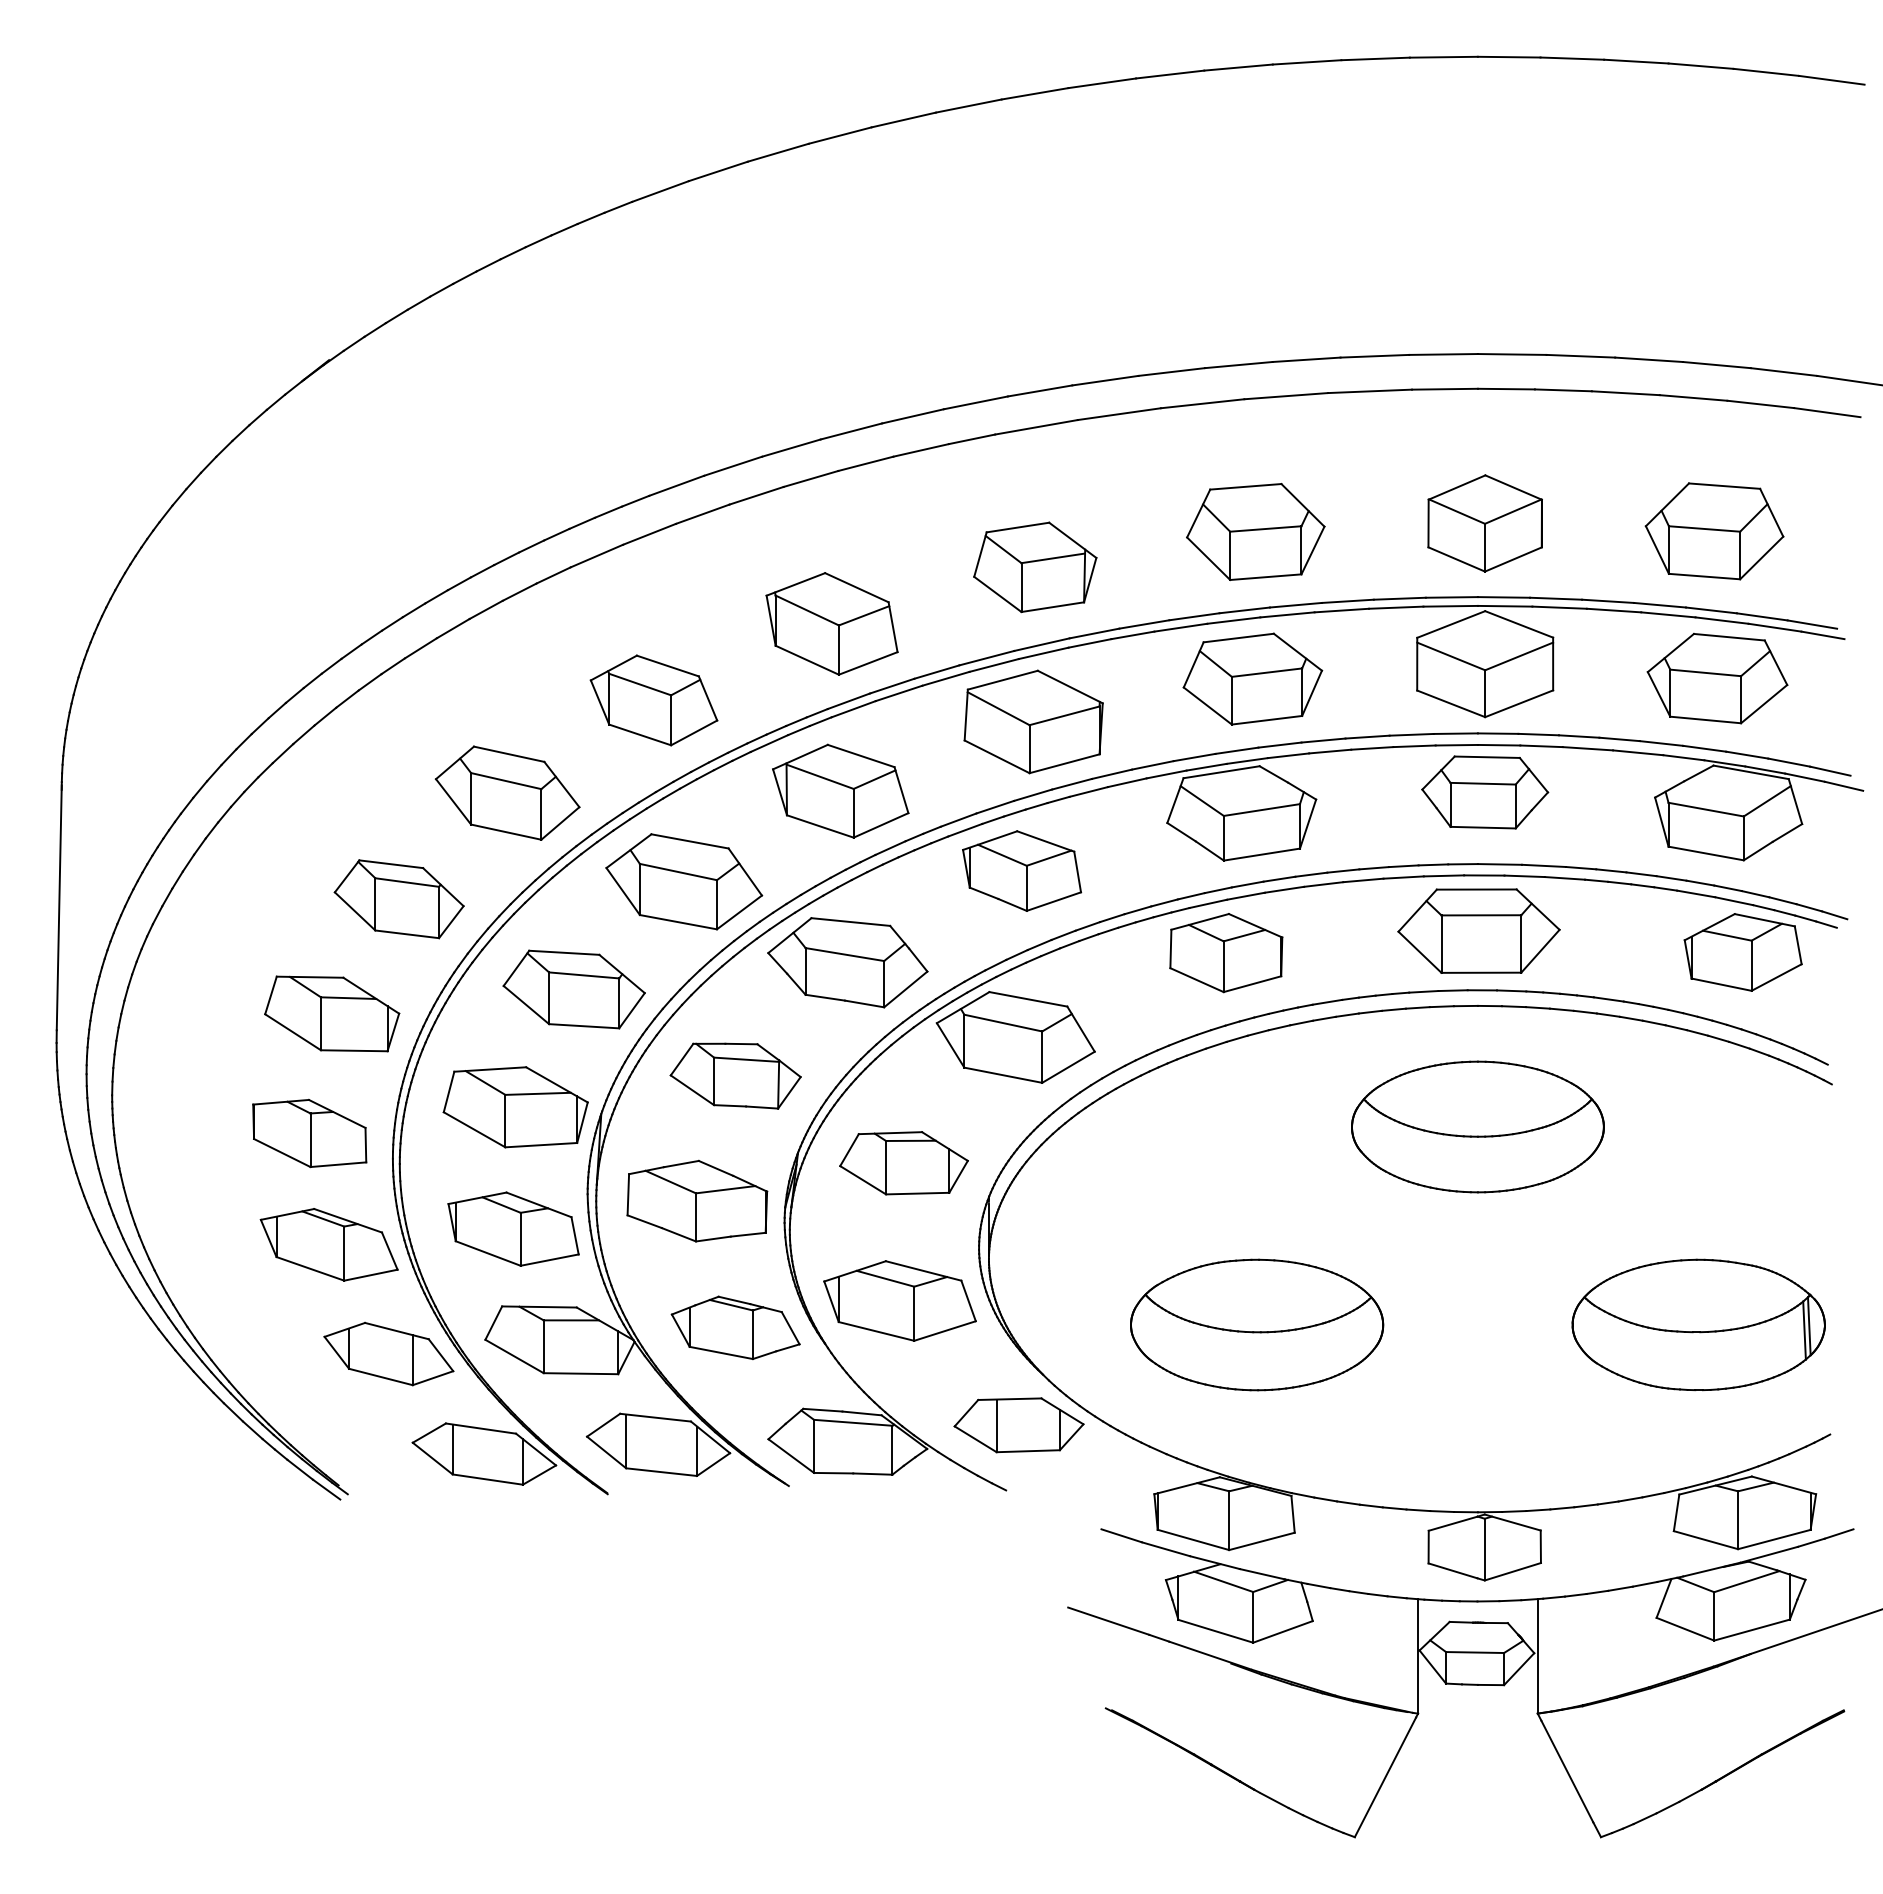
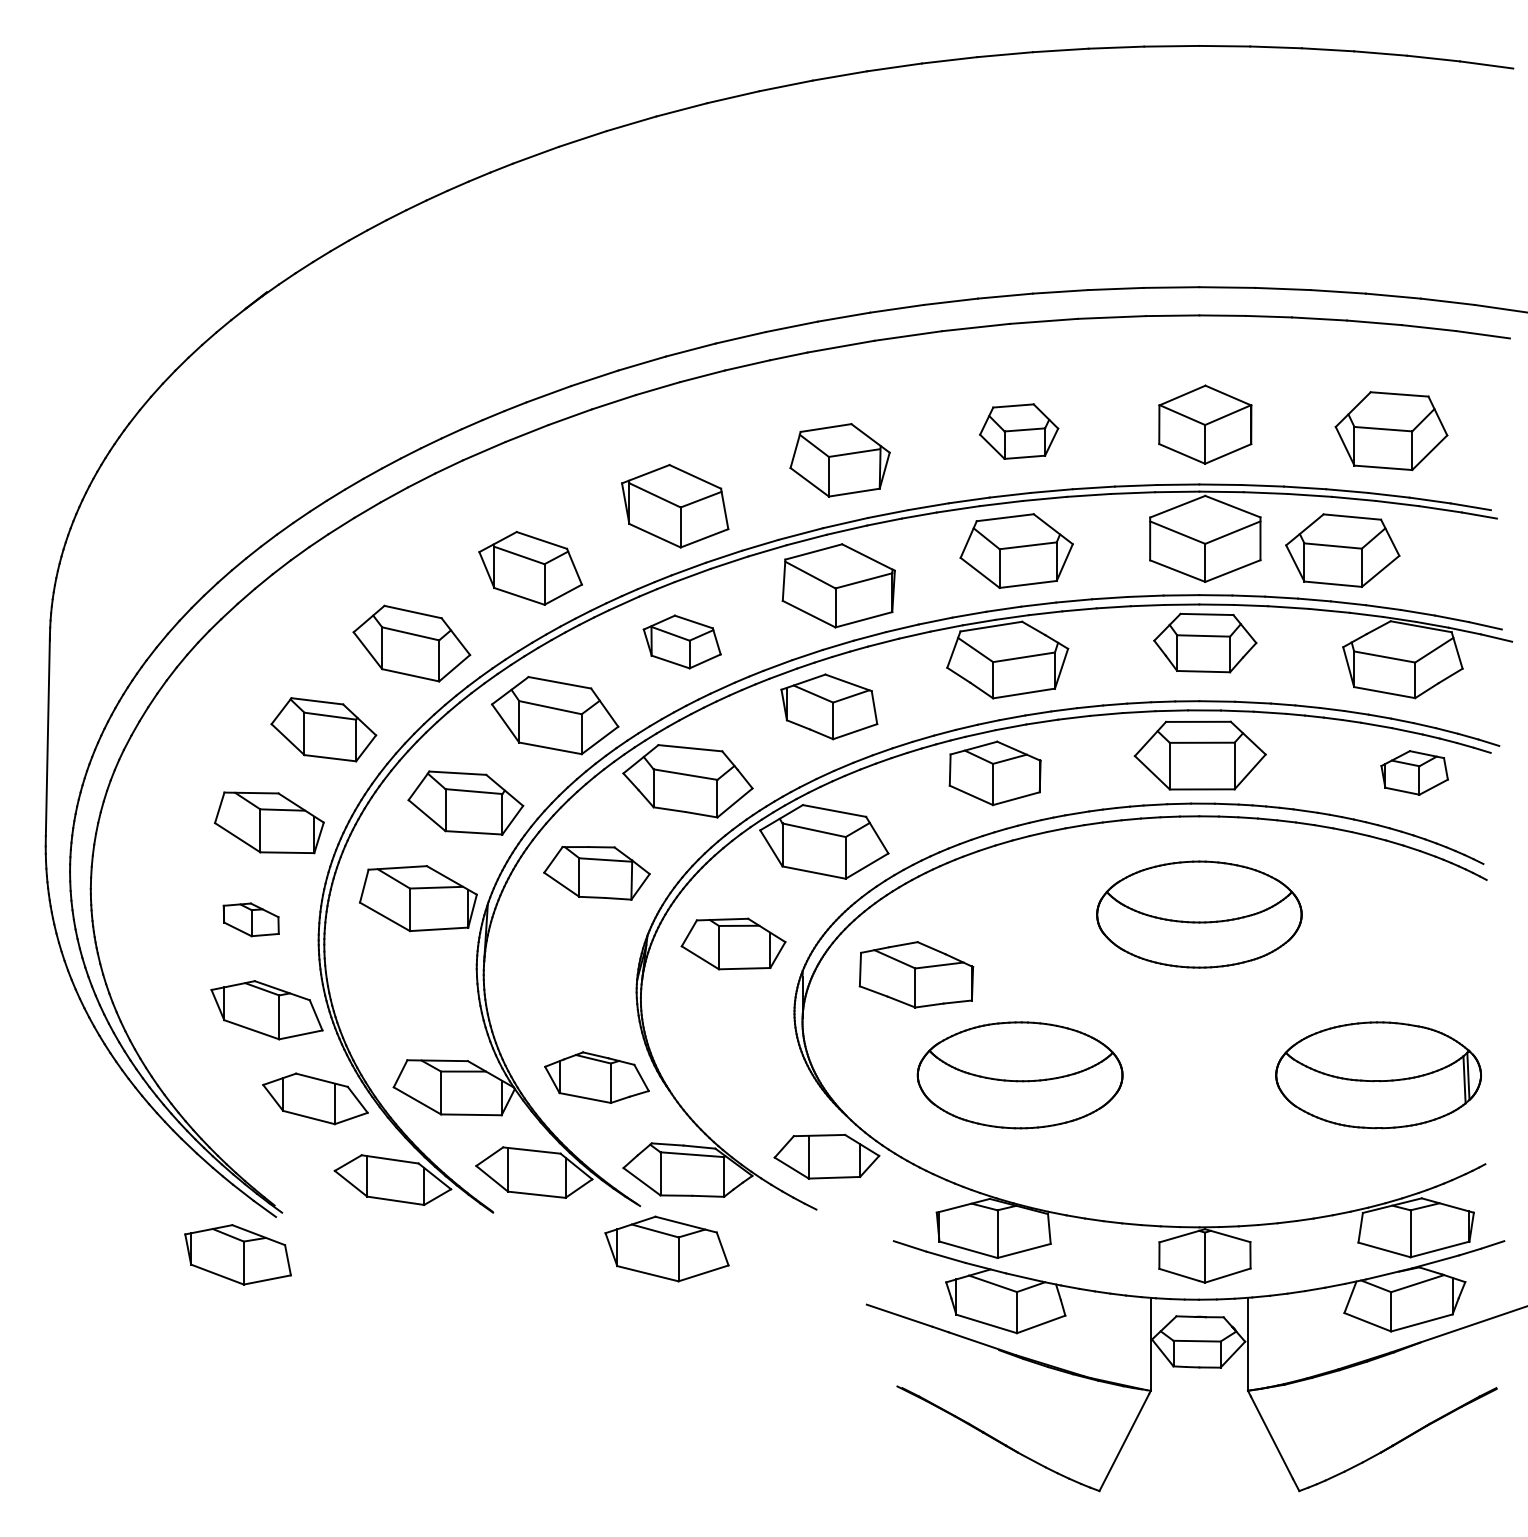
part: (1255, 531) -> (1018, 431), size x0.7
part: (1717, 678) -> (1342, 550), moved
part: (840, 790) -> (682, 641), size x0.7
part: (1742, 952) -> (1414, 772), size x0.7
part: (309, 1133) -> (251, 919), size x0.6
part: (697, 1200) -> (916, 974), moved
part: (513, 1228) -> (238, 1254), moved
part: (899, 1300) -> (666, 1248), moved

